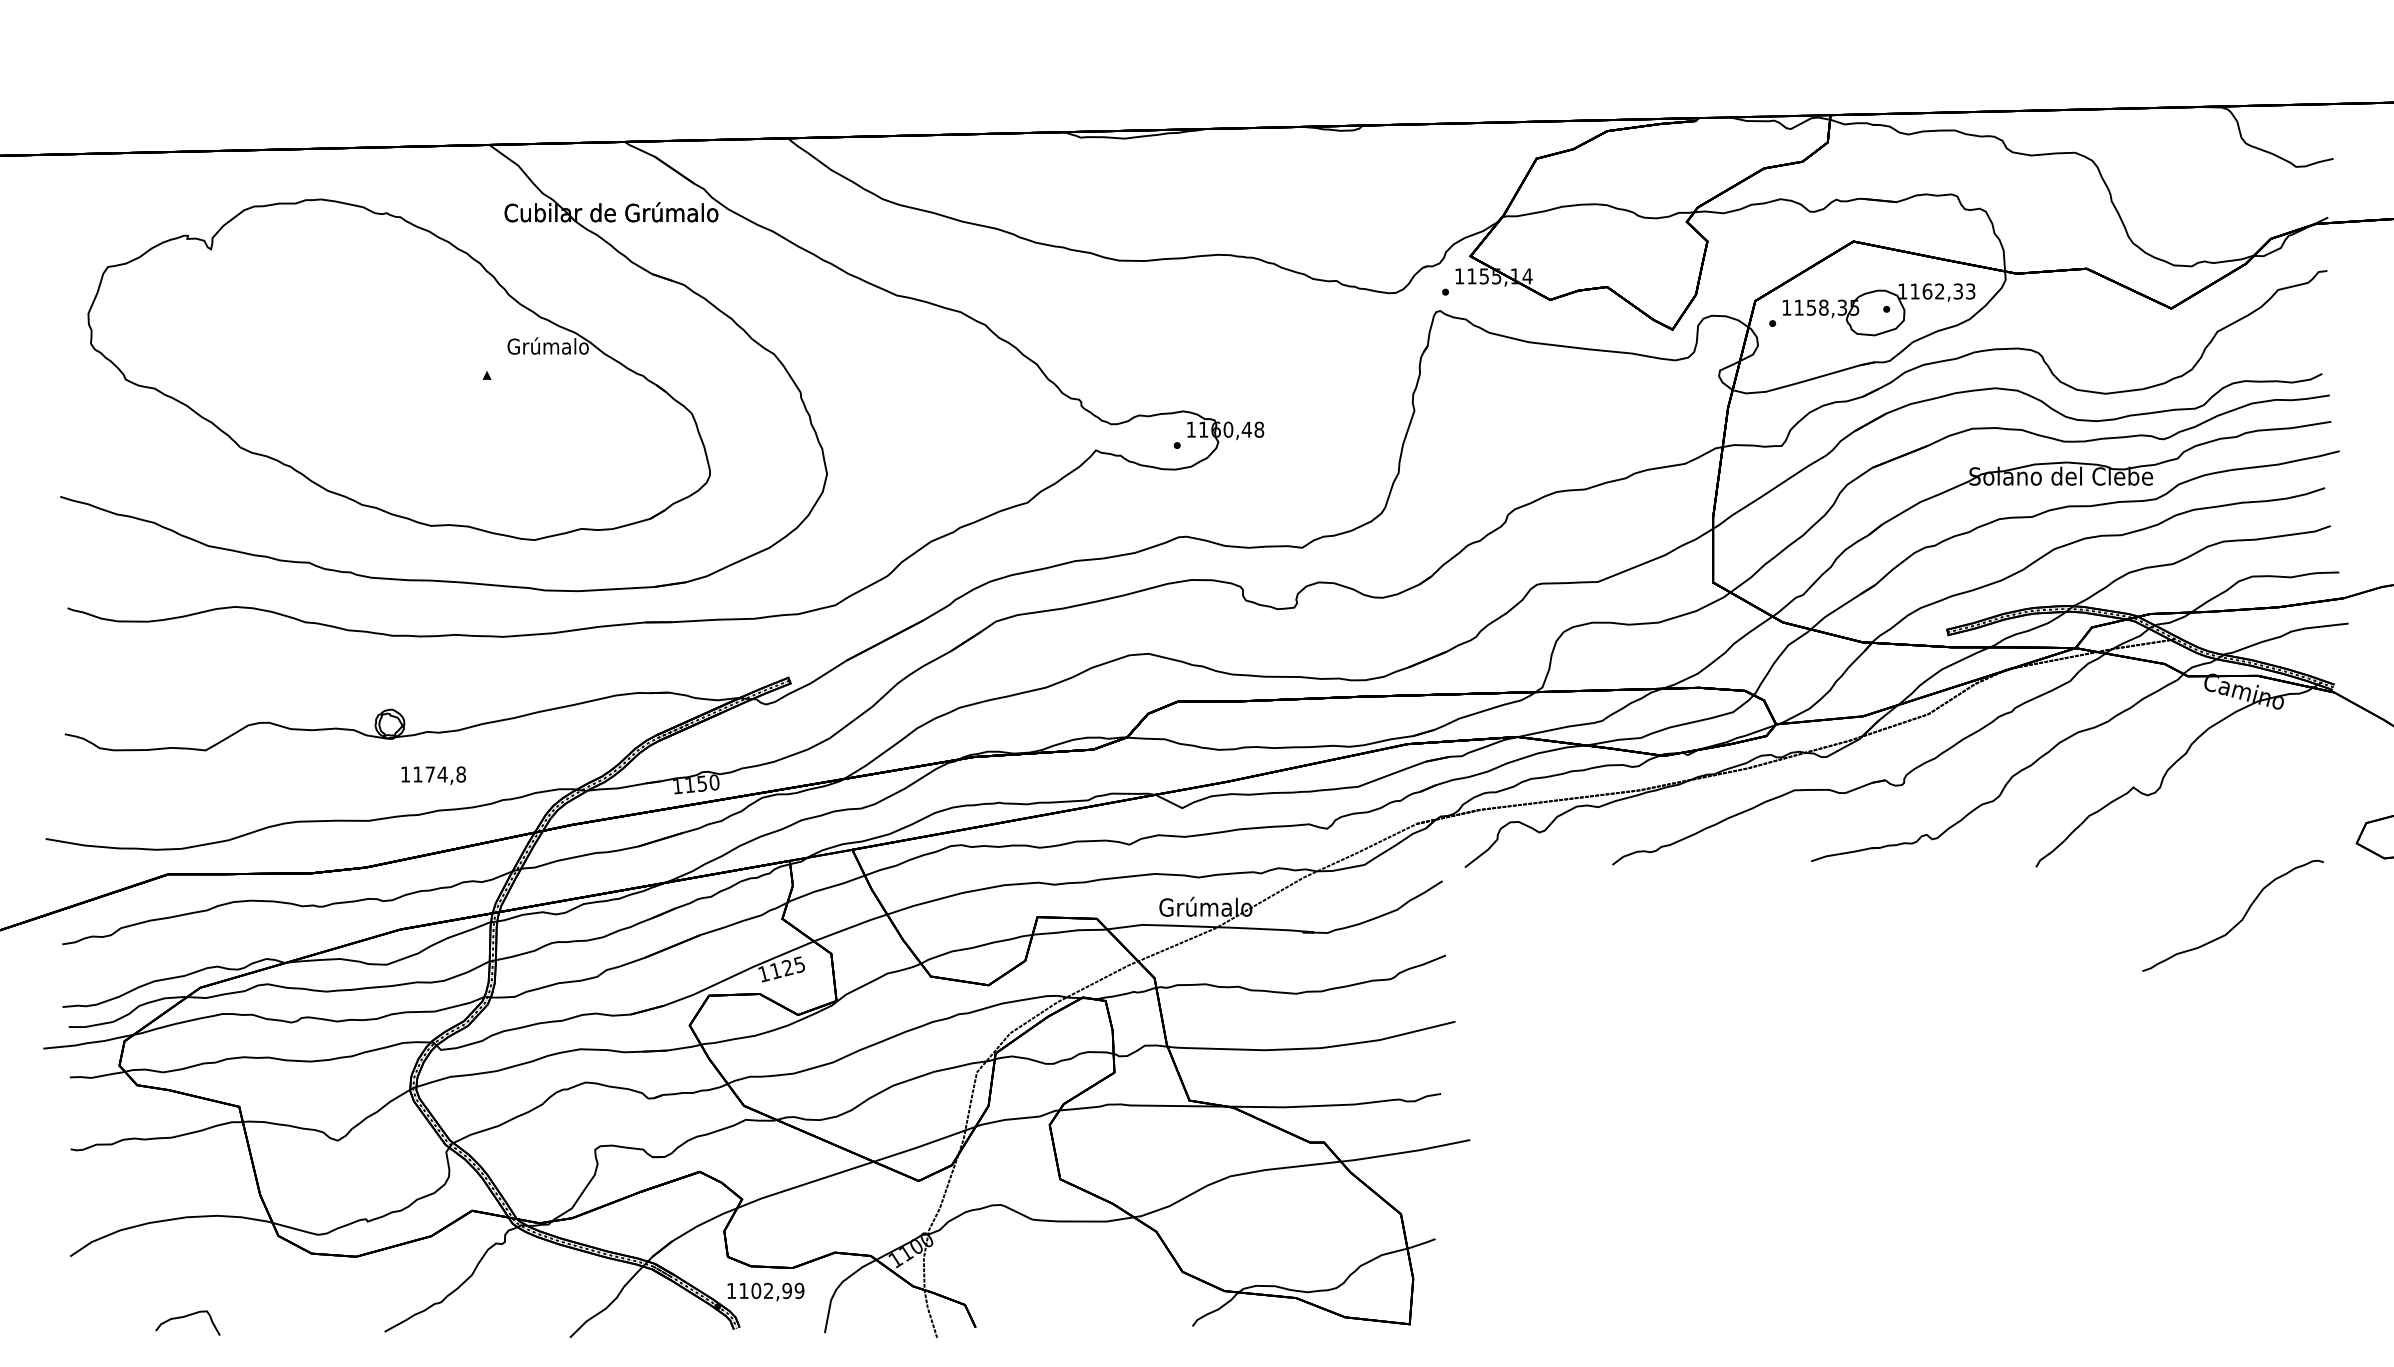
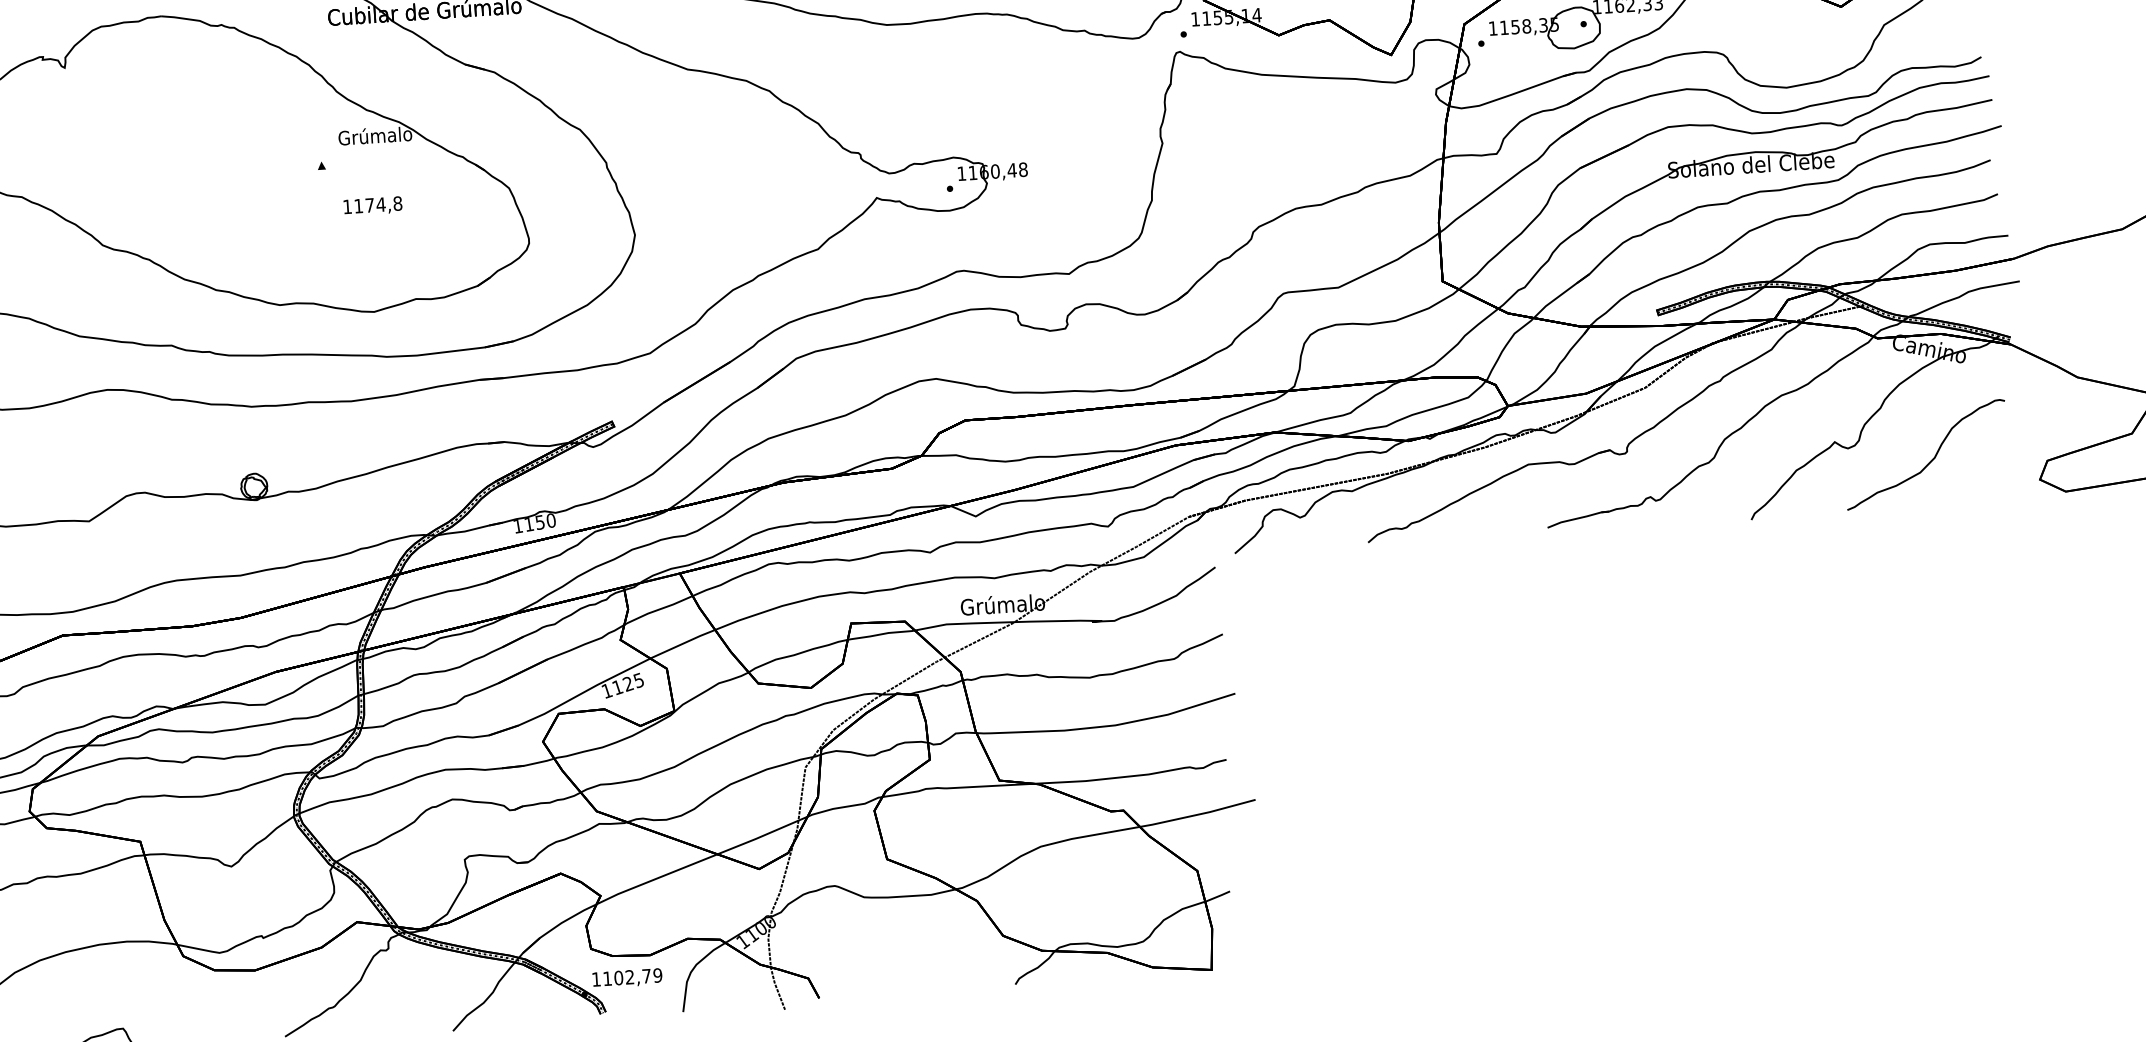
text: (433, 775) -> (372, 206), moved
curve: (2237, 922) -> (1930, 460), moved
text: (786, 1290) -> (646, 975), 1102,99 -> 1102,79

